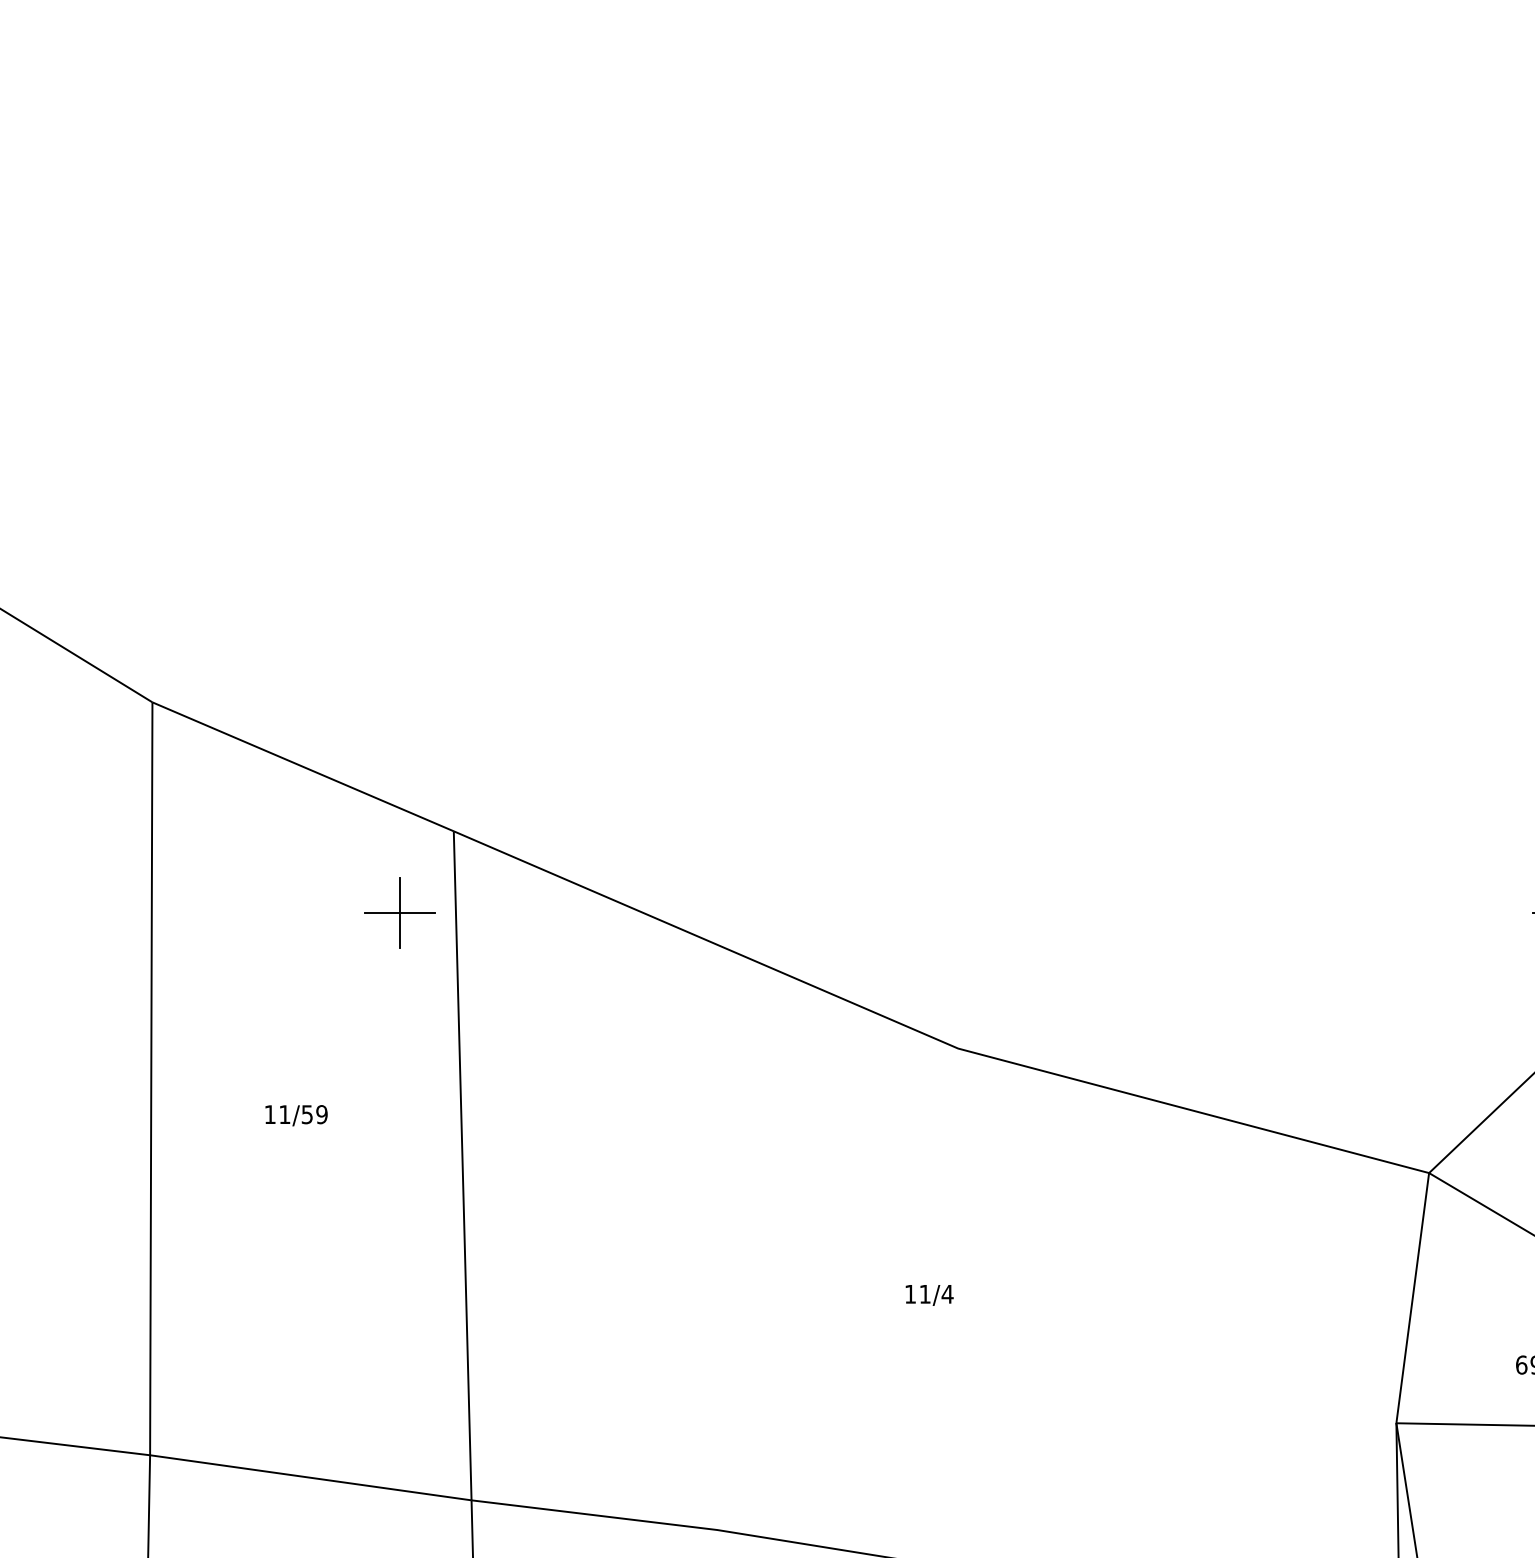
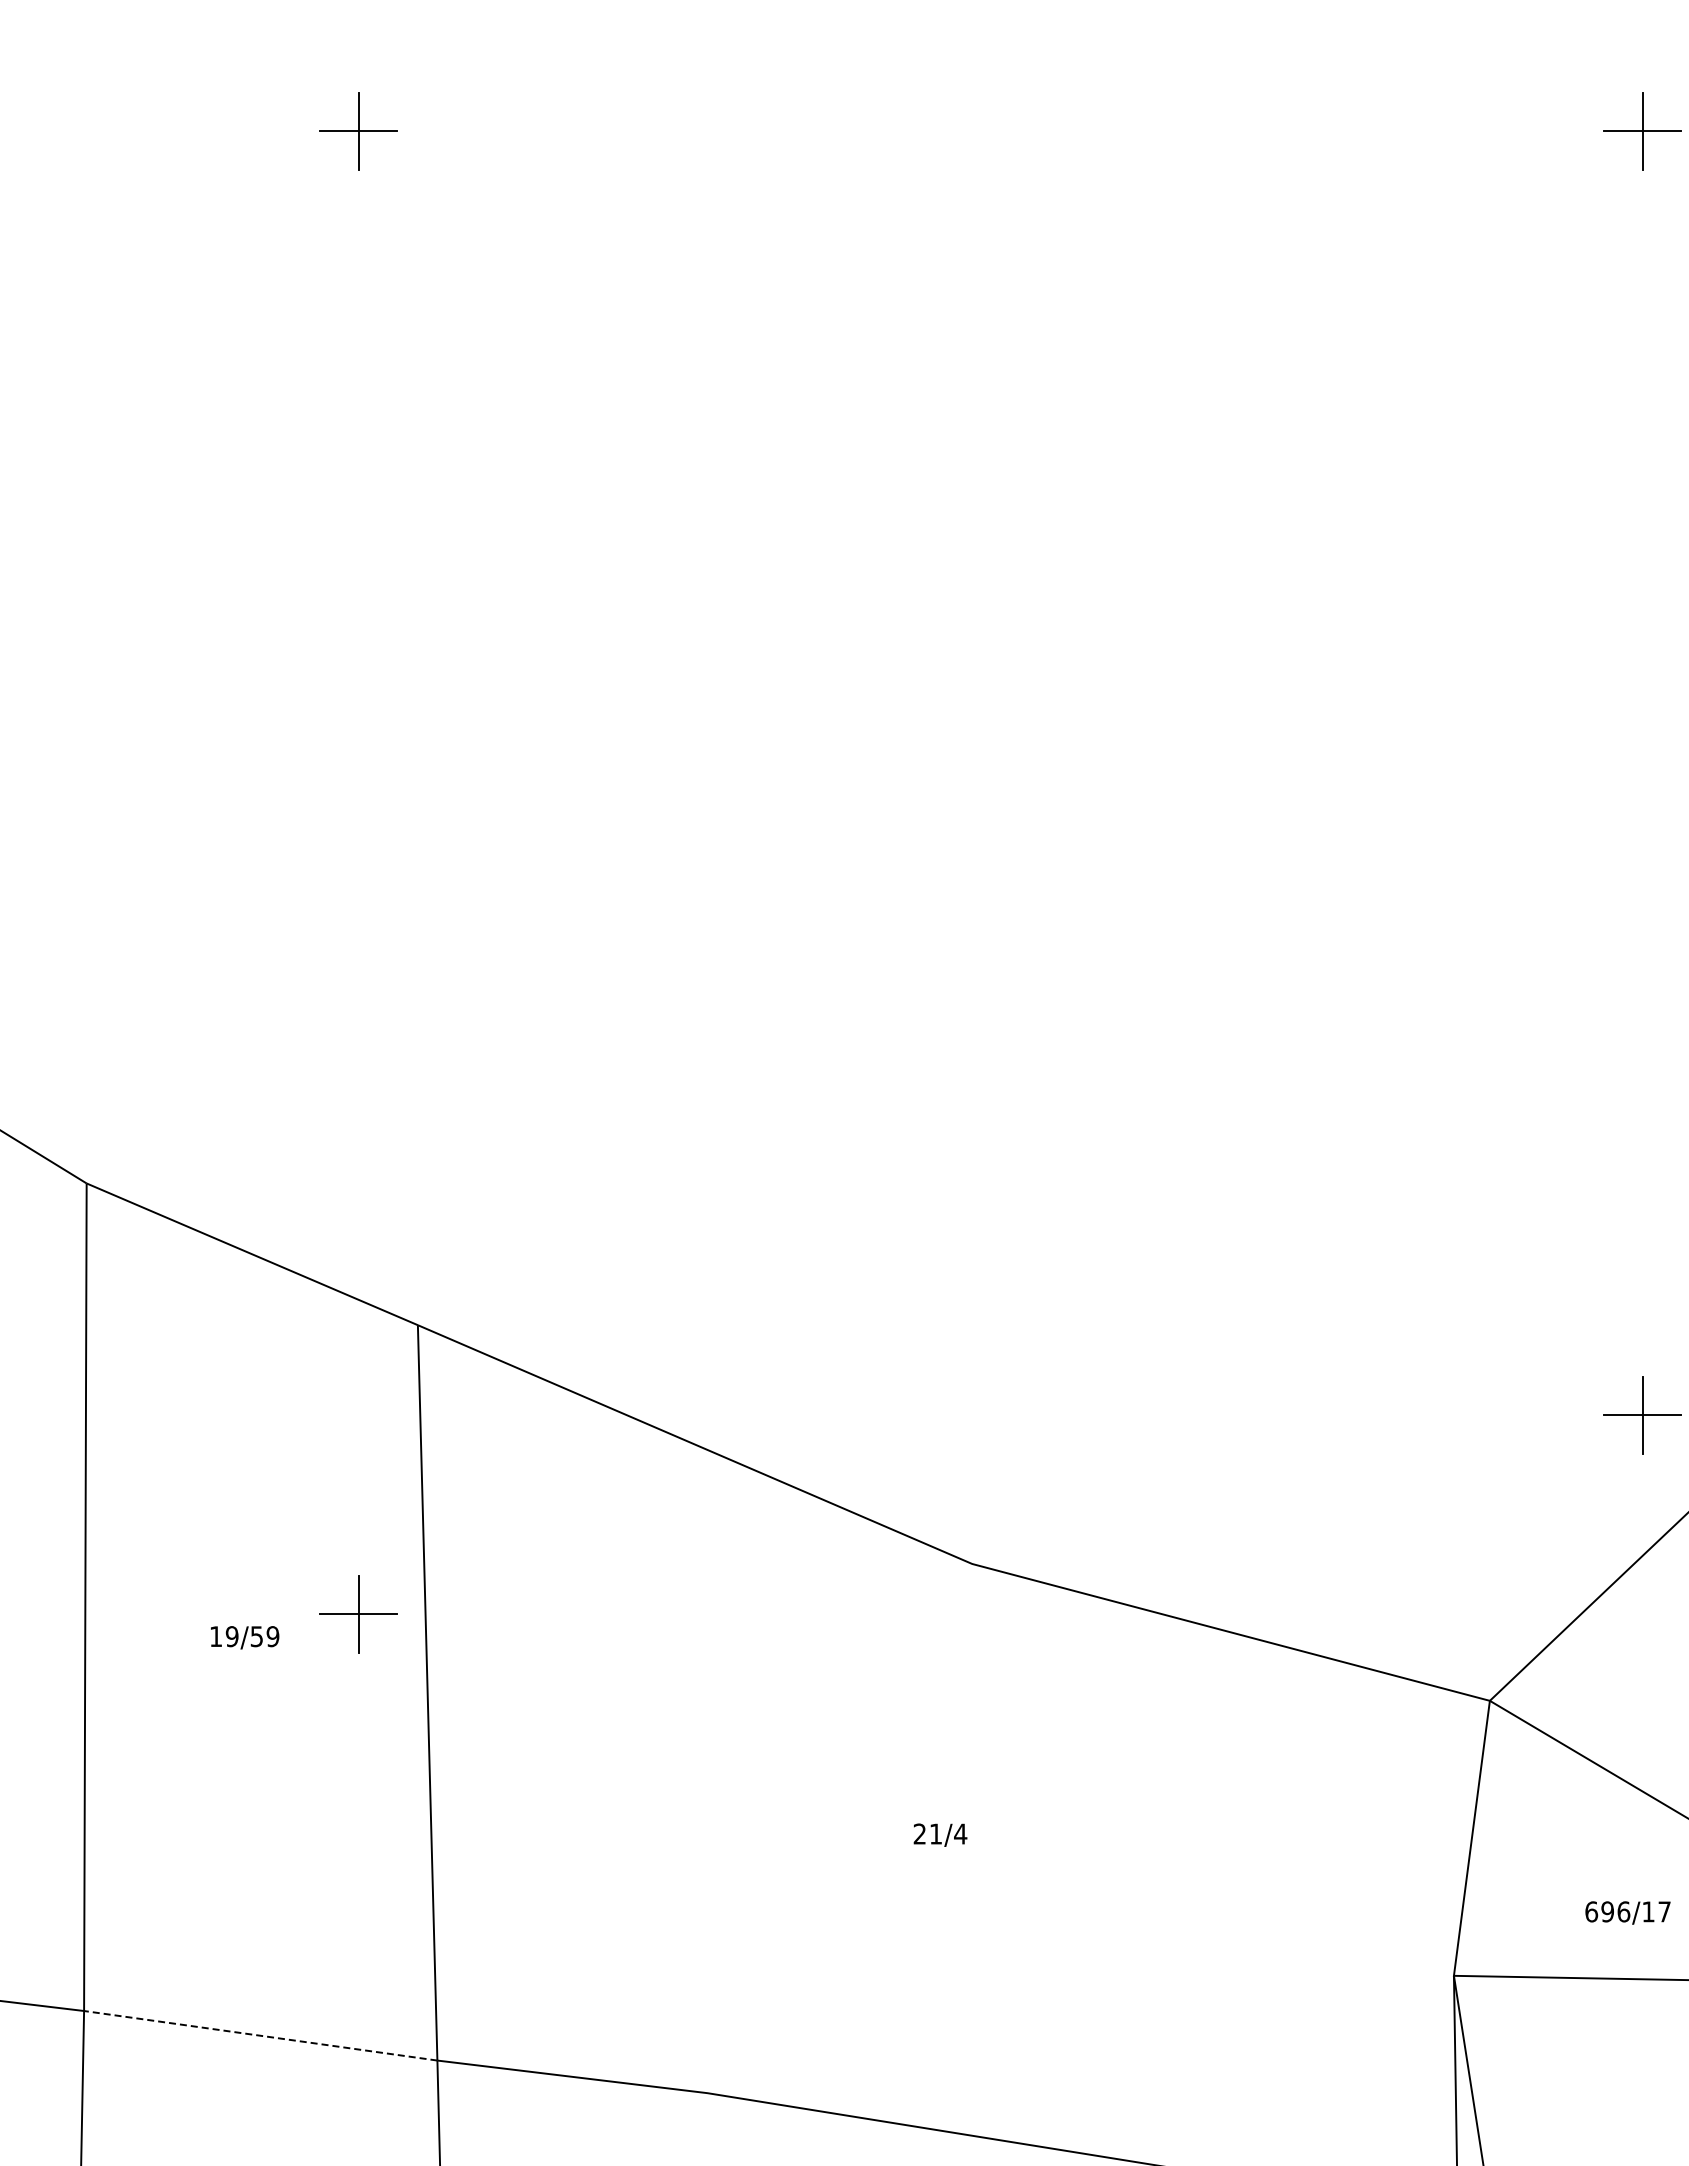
part: (399, 913) -> (358, 1614), moved
text: (284, 1114) -> (231, 1636), 11/59 -> 19/59
text: (910, 1293) -> (919, 1833), 11/4 -> 21/4
line: (310, 1477) -> (260, 2035), solid -> dashed

